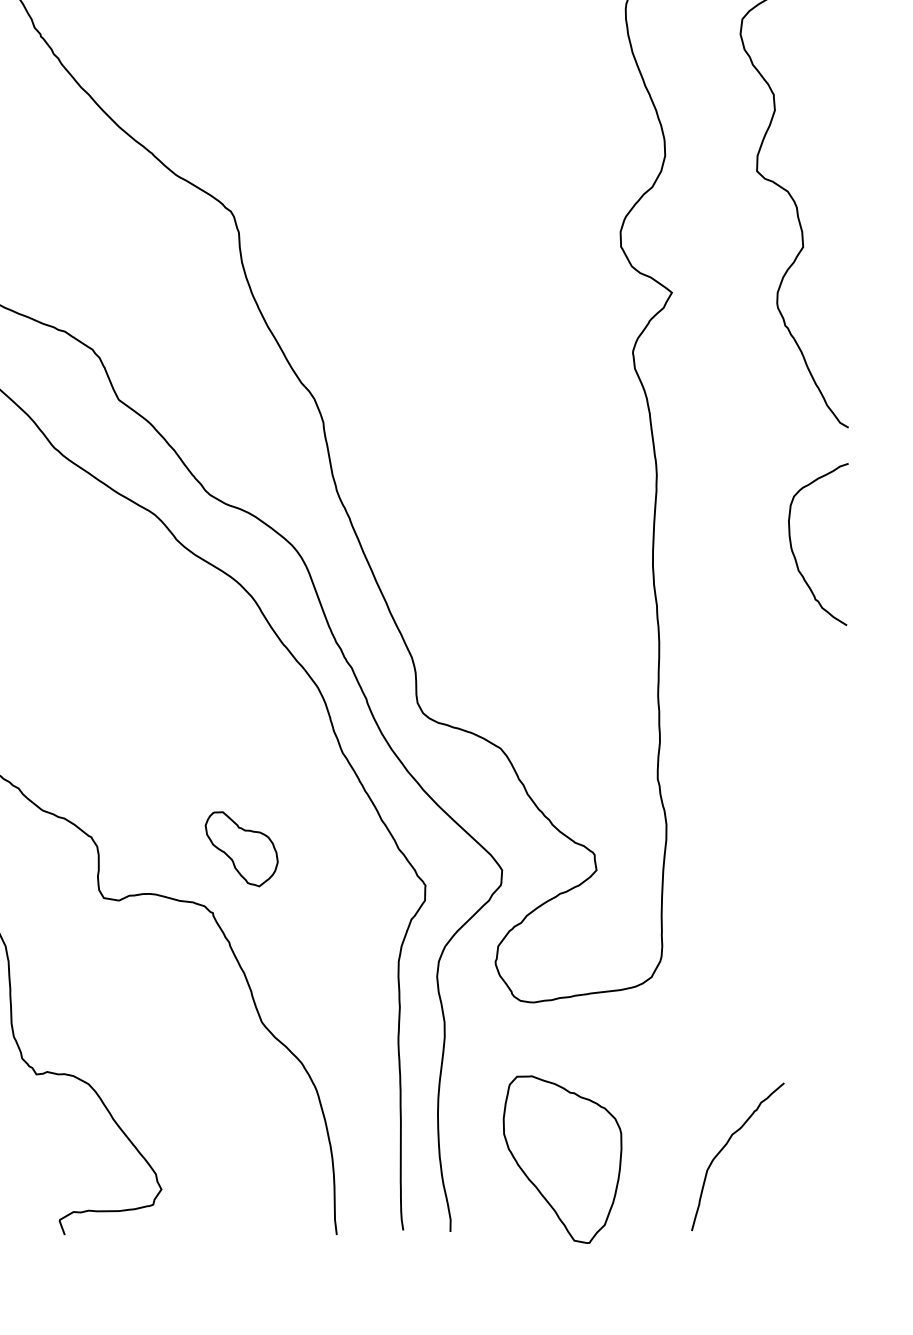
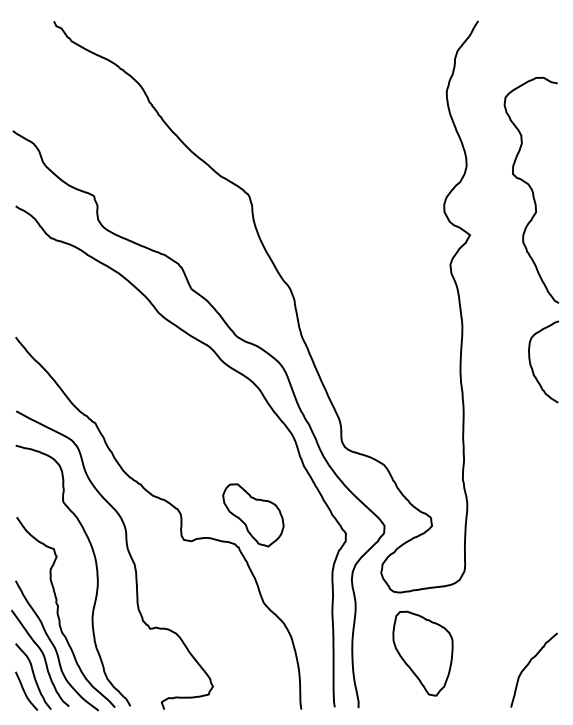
part: (241, 849) -> (253, 515), size x1.67
curve: (728, 1145) -> (529, 664), moved
part: (561, 1159) -> (422, 653), moved

